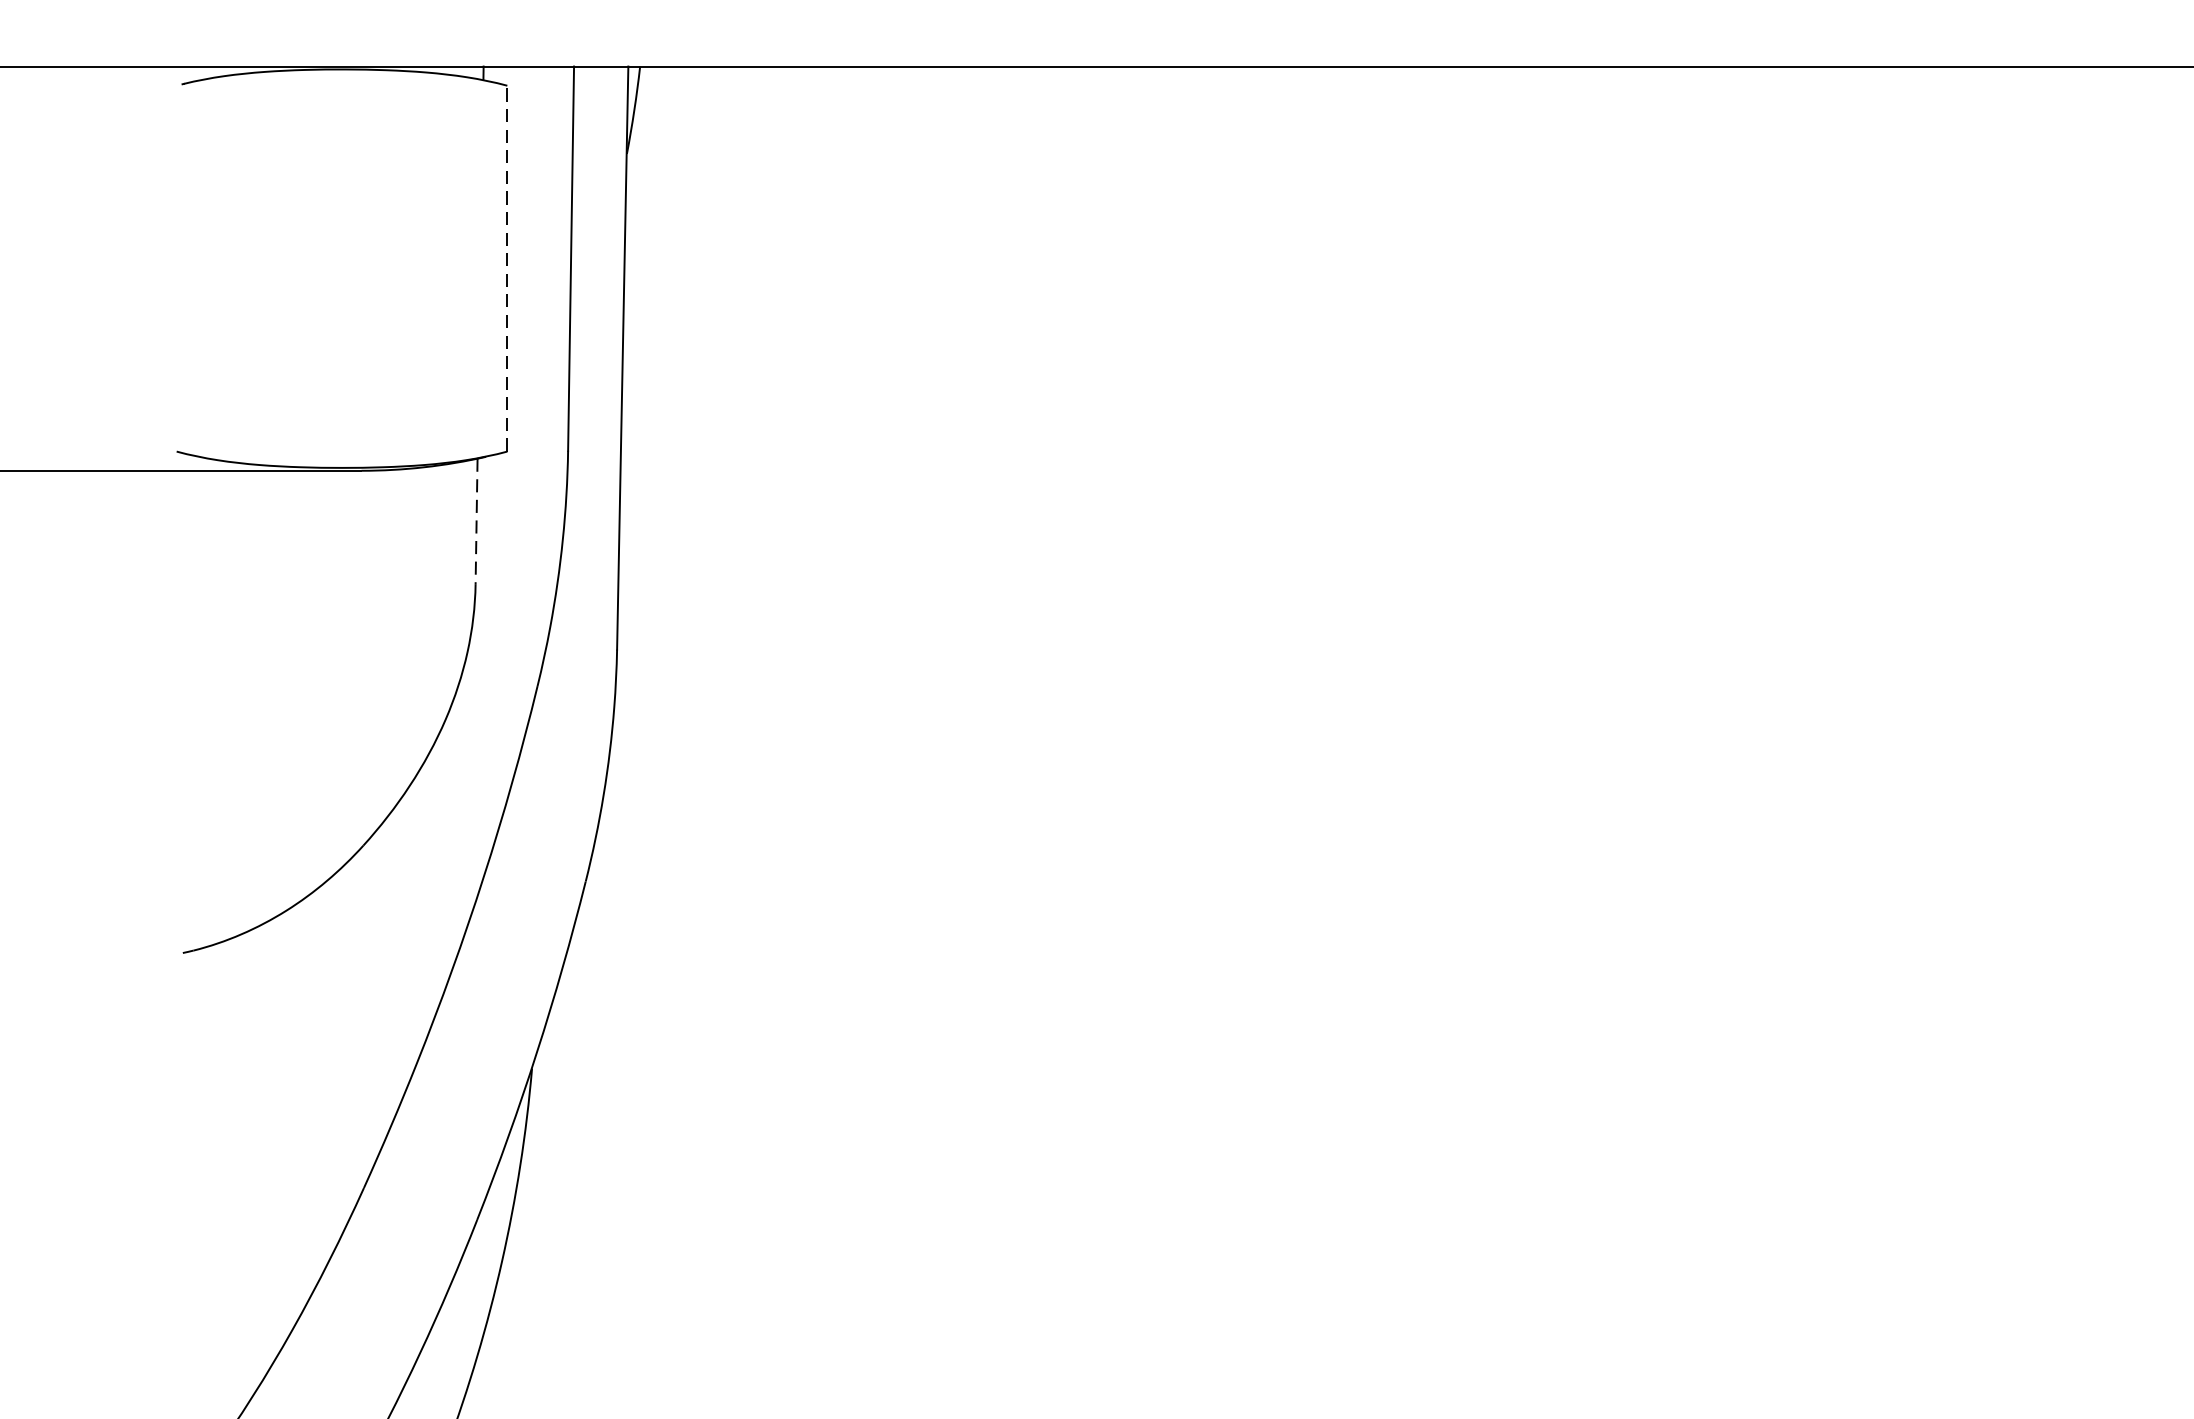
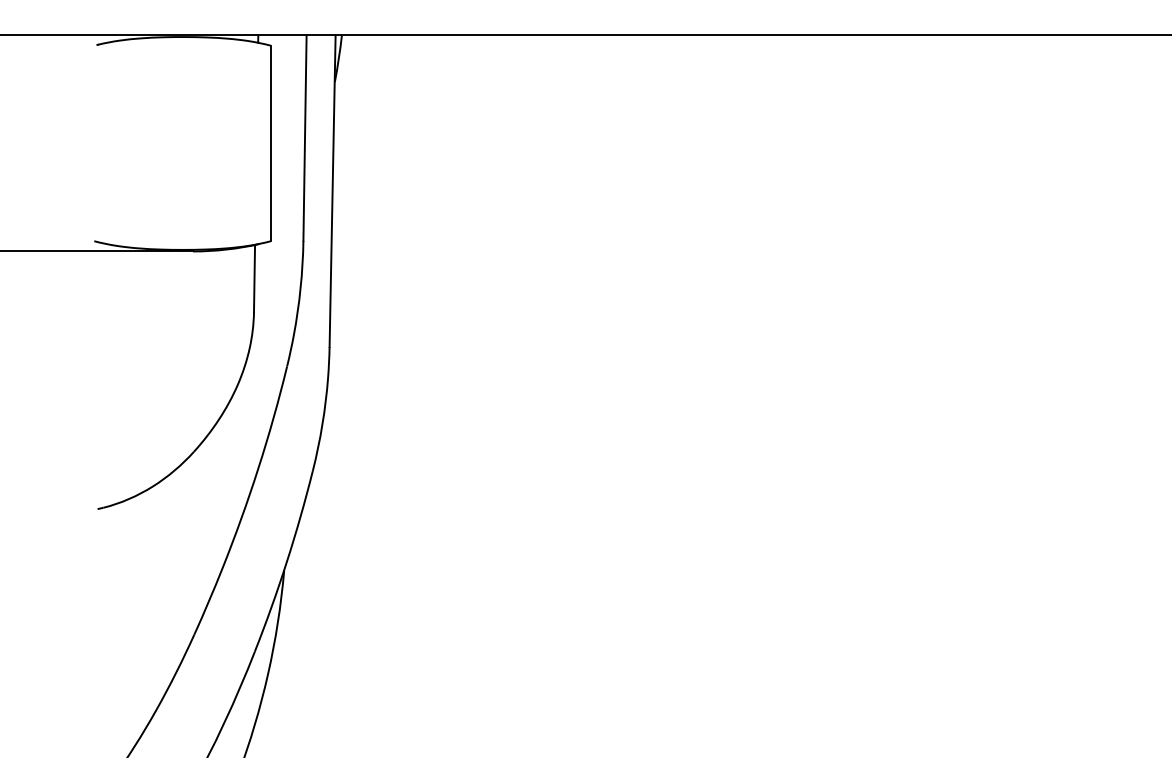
line: (506, 268) -> (270, 143), dashed -> solid
line: (476, 521) -> (254, 278), dashed -> solid

